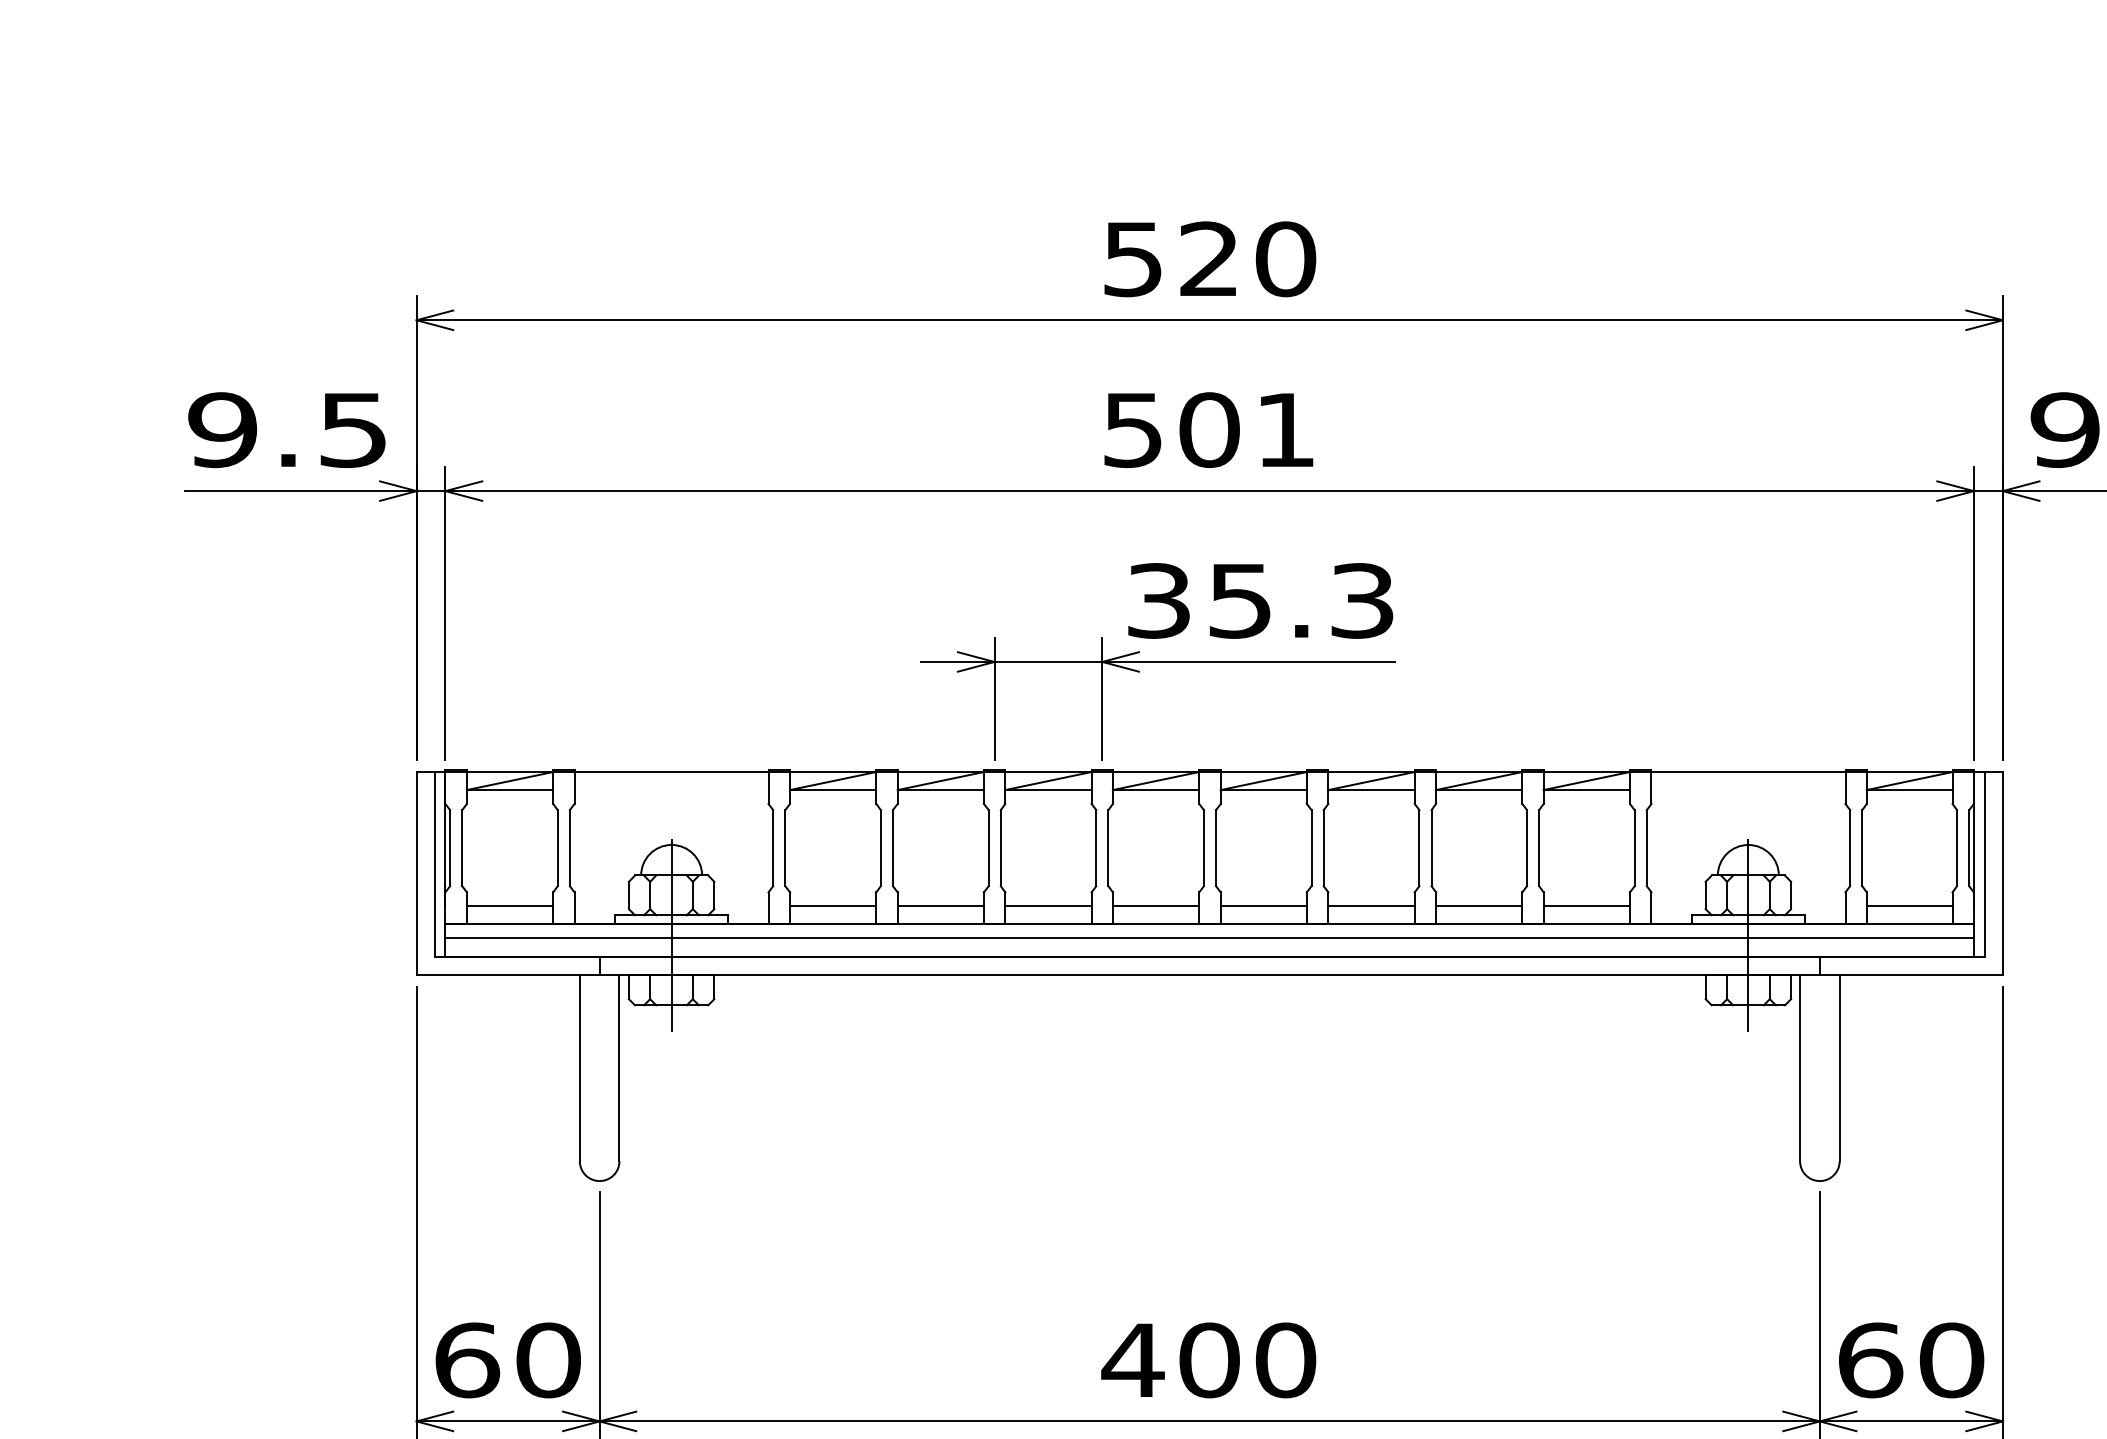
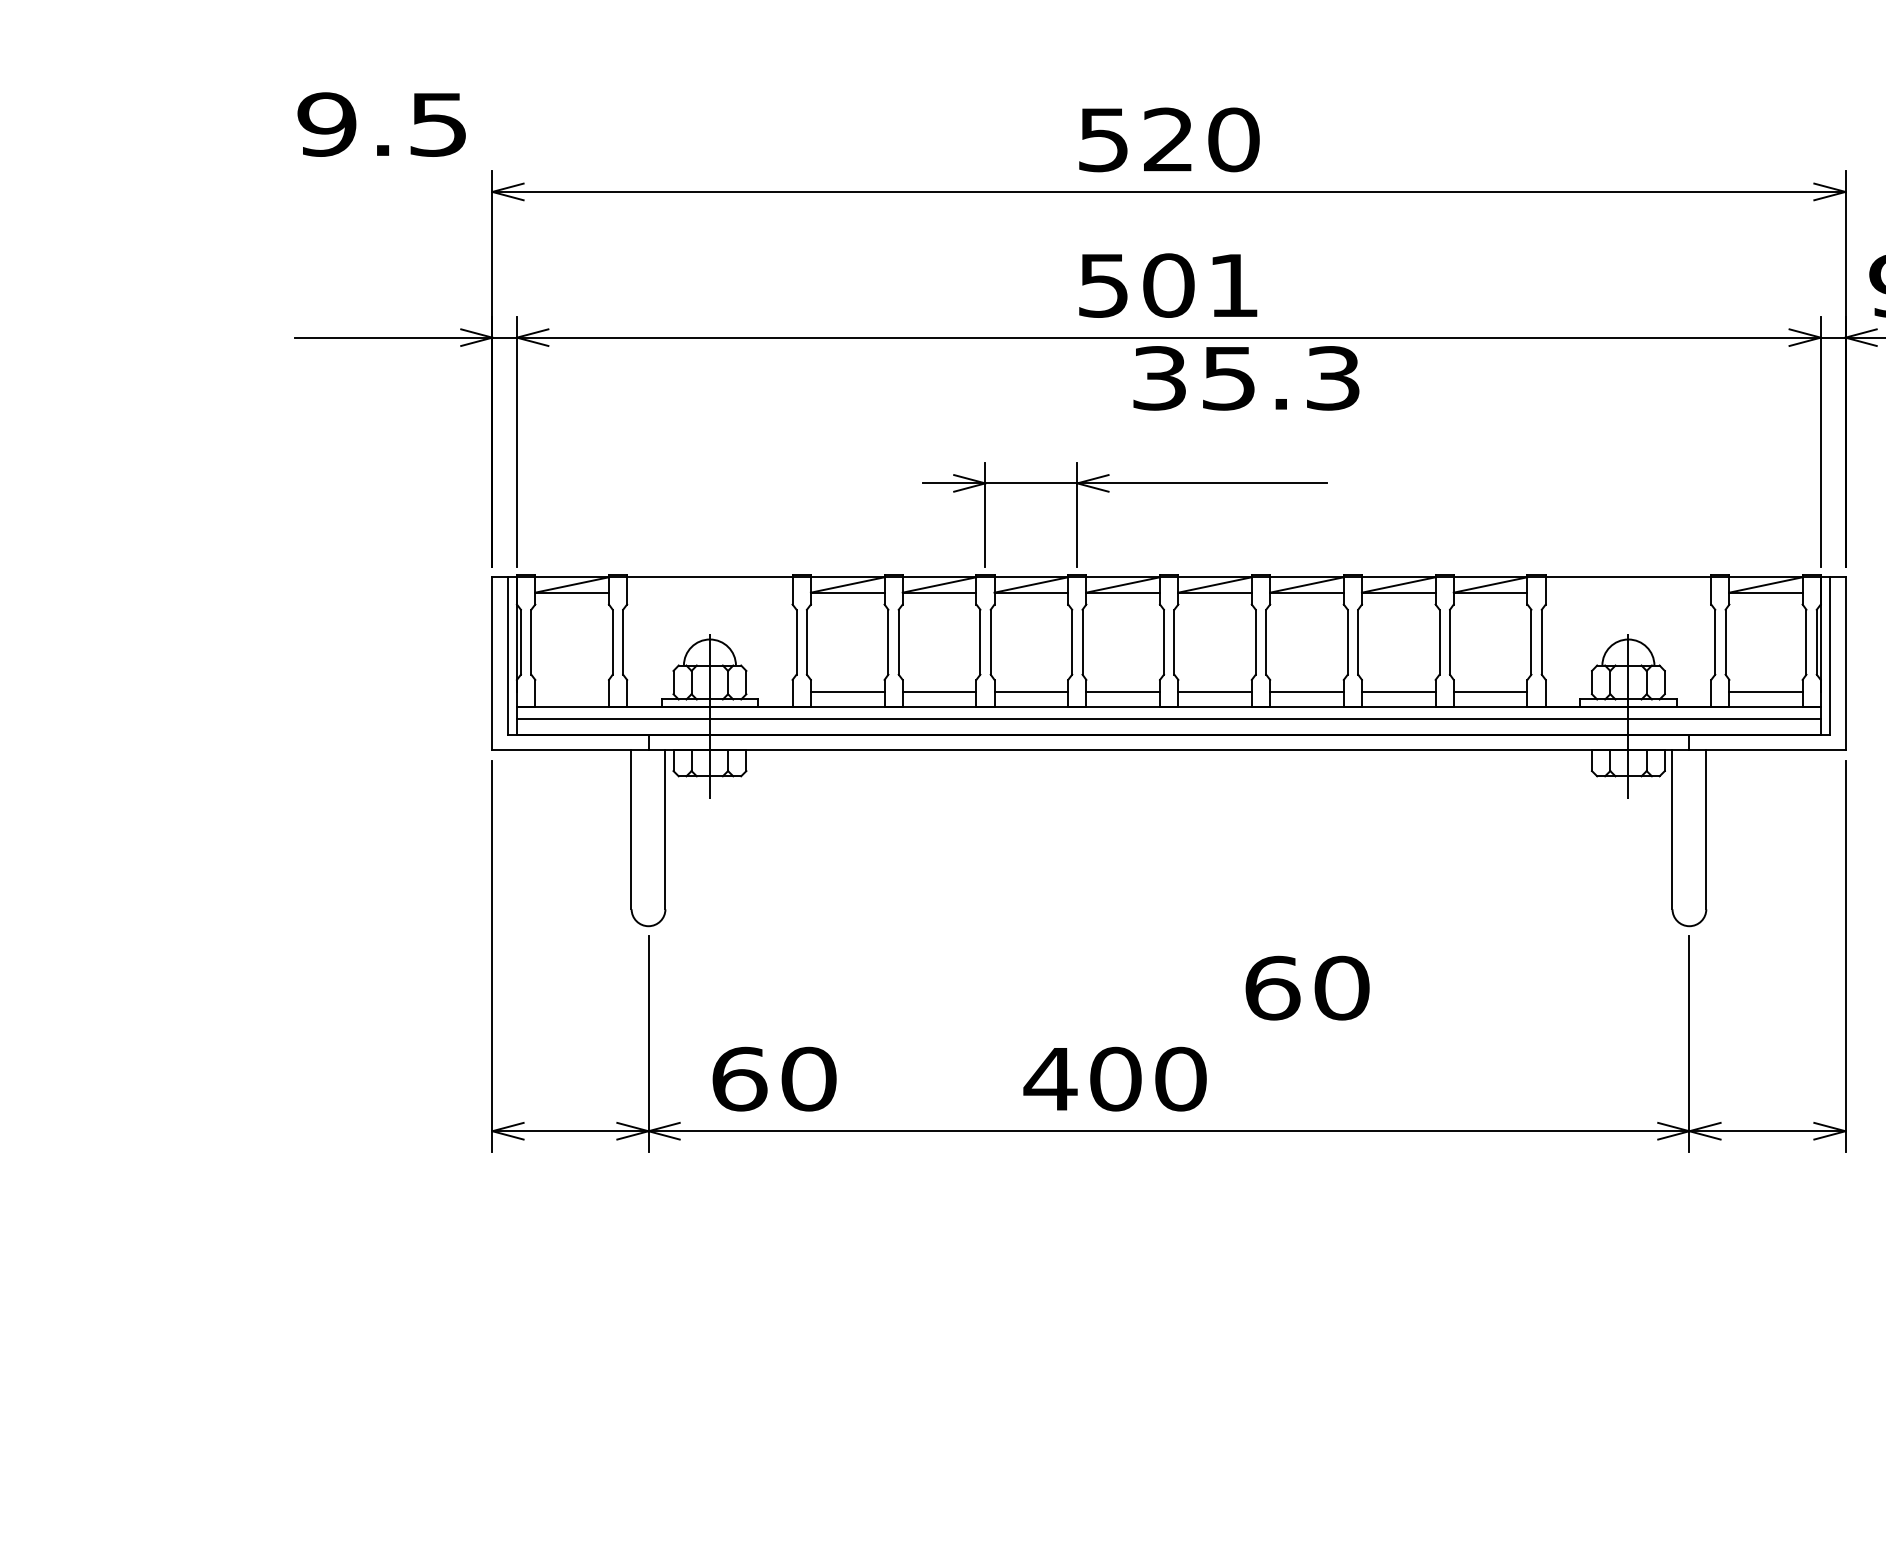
text: (286, 429) -> (381, 124), moved
text: (1260, 601) -> (1246, 378), moved
line: (509, 905) -> (571, 691), removed
text: (508, 1359) -> (774, 1078), moved
text: (1208, 1359) -> (1114, 1078), moved
text: (1911, 1359) -> (1307, 987), moved

